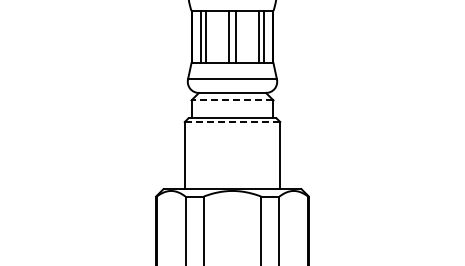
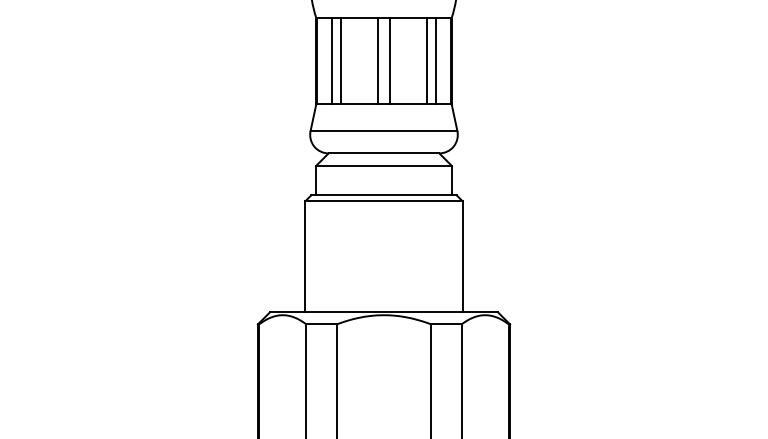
line: (232, 100) -> (384, 165), dashed -> solid
line: (232, 122) -> (384, 202), dashed -> solid

